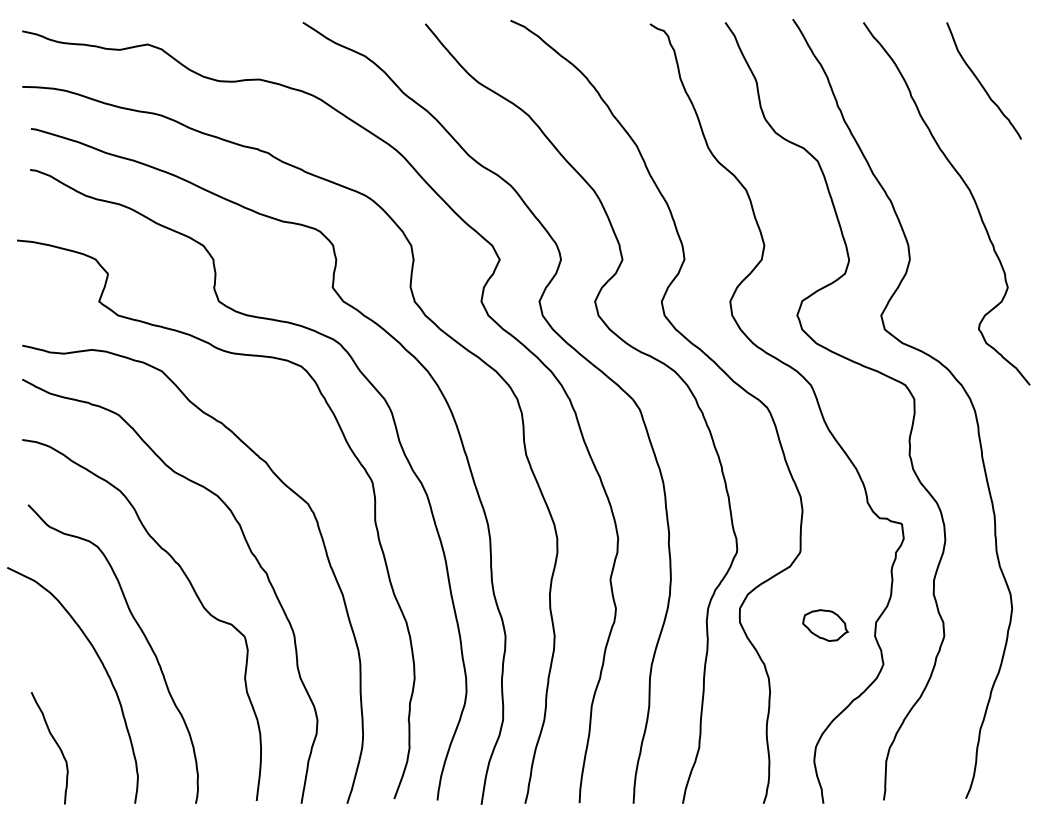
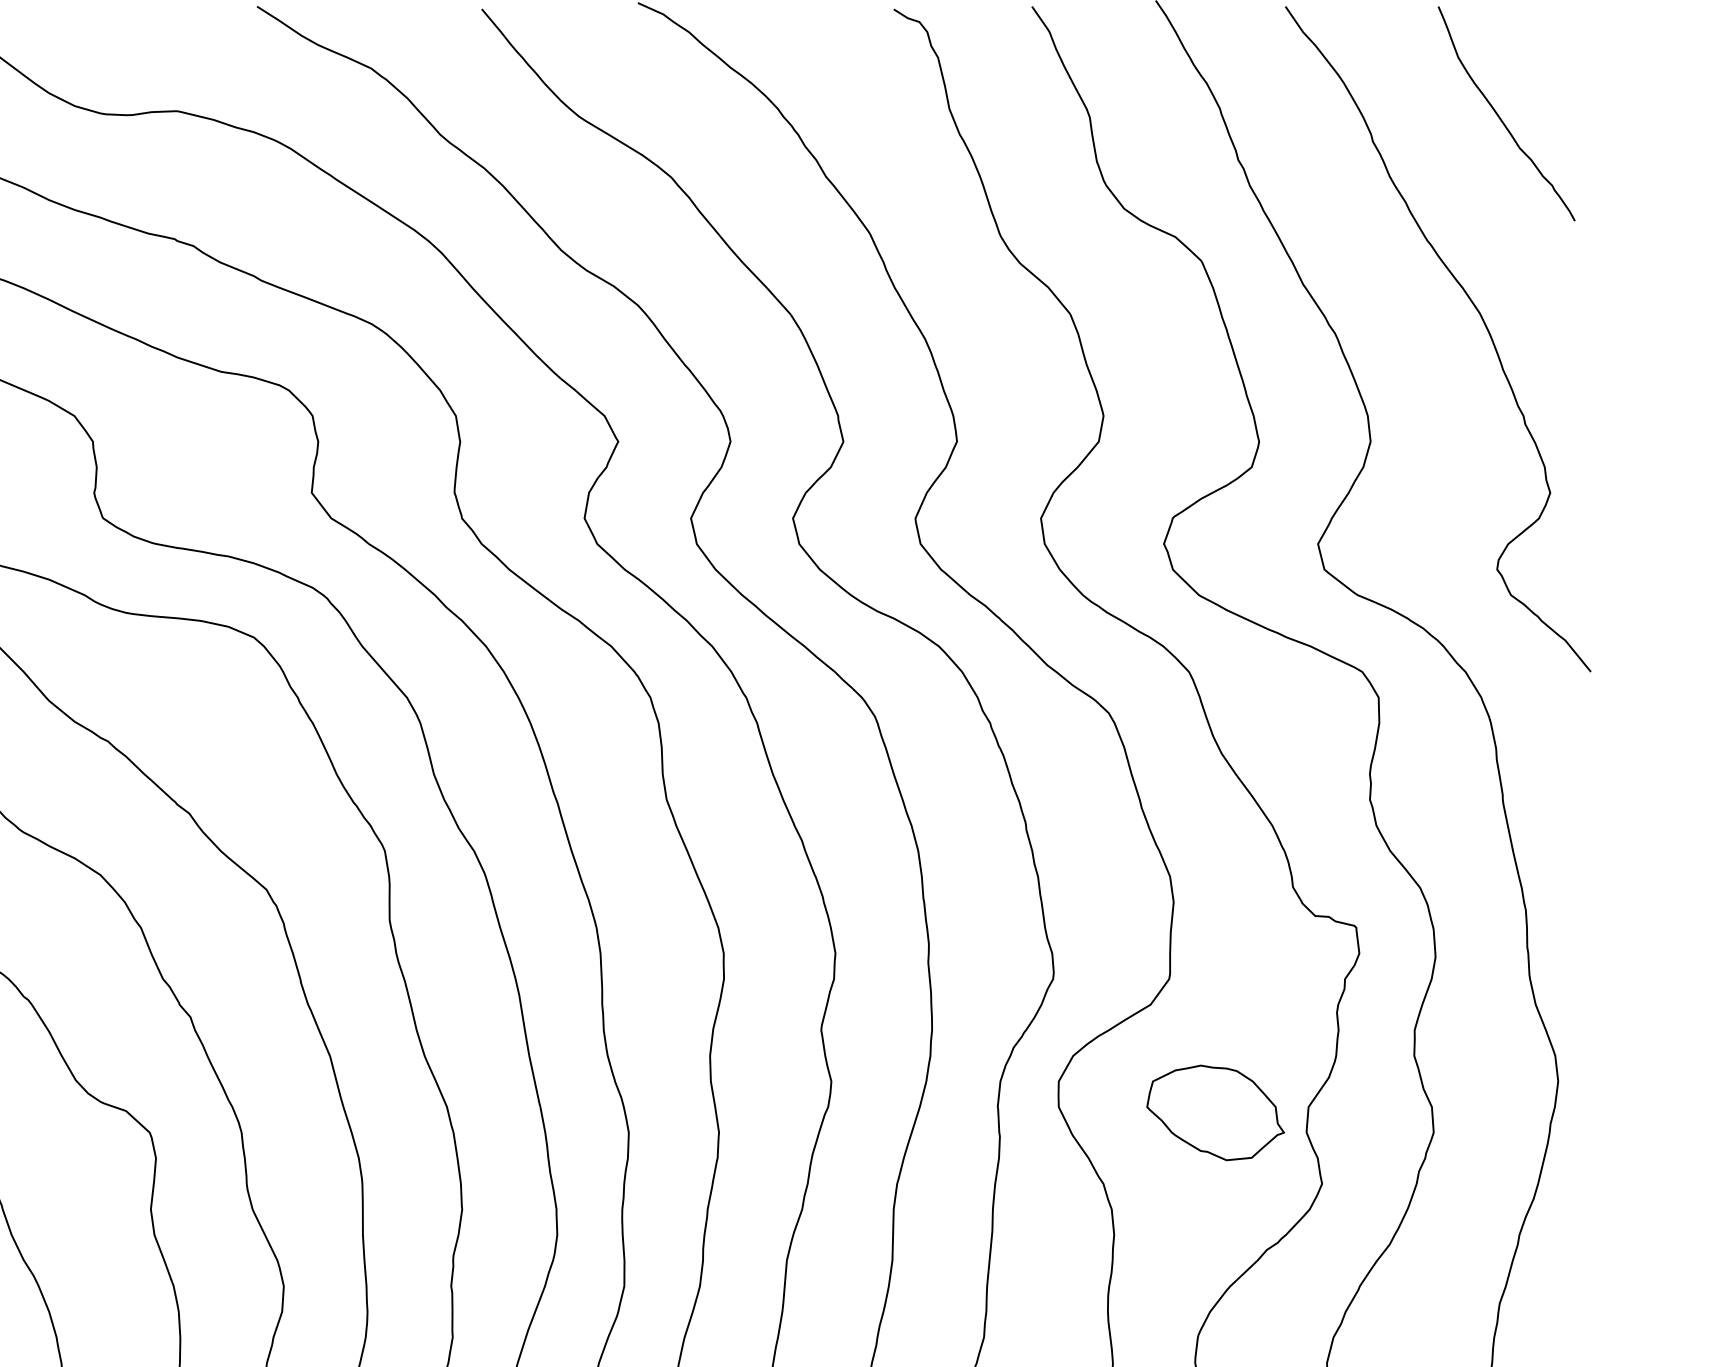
part: (825, 625) -> (1215, 1112), size x1.67

